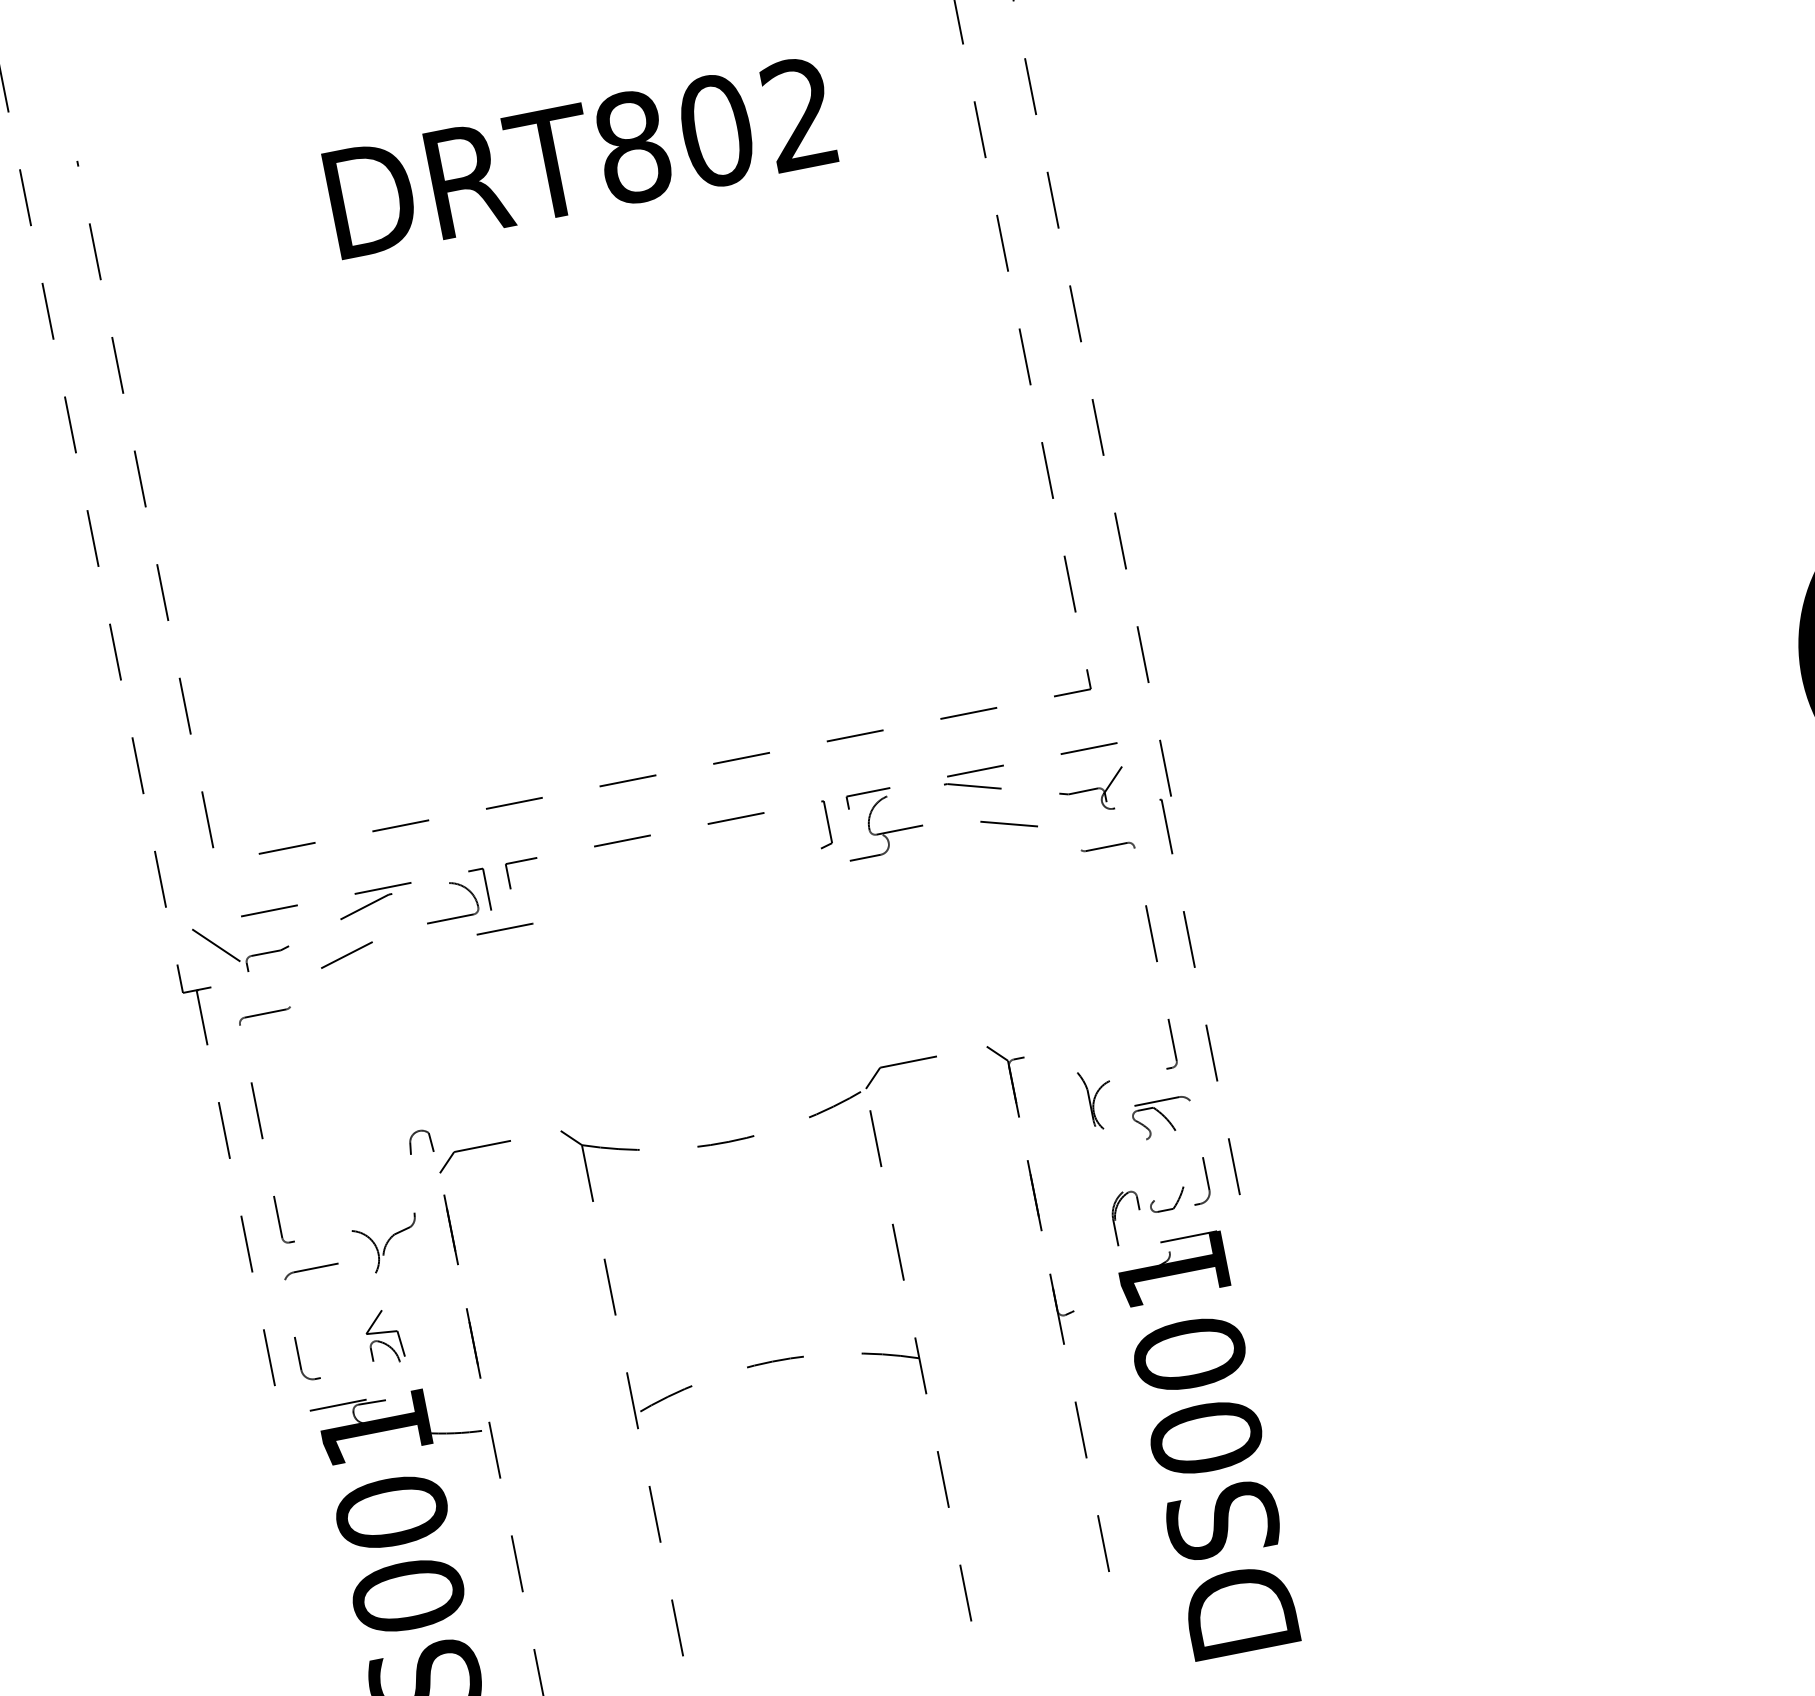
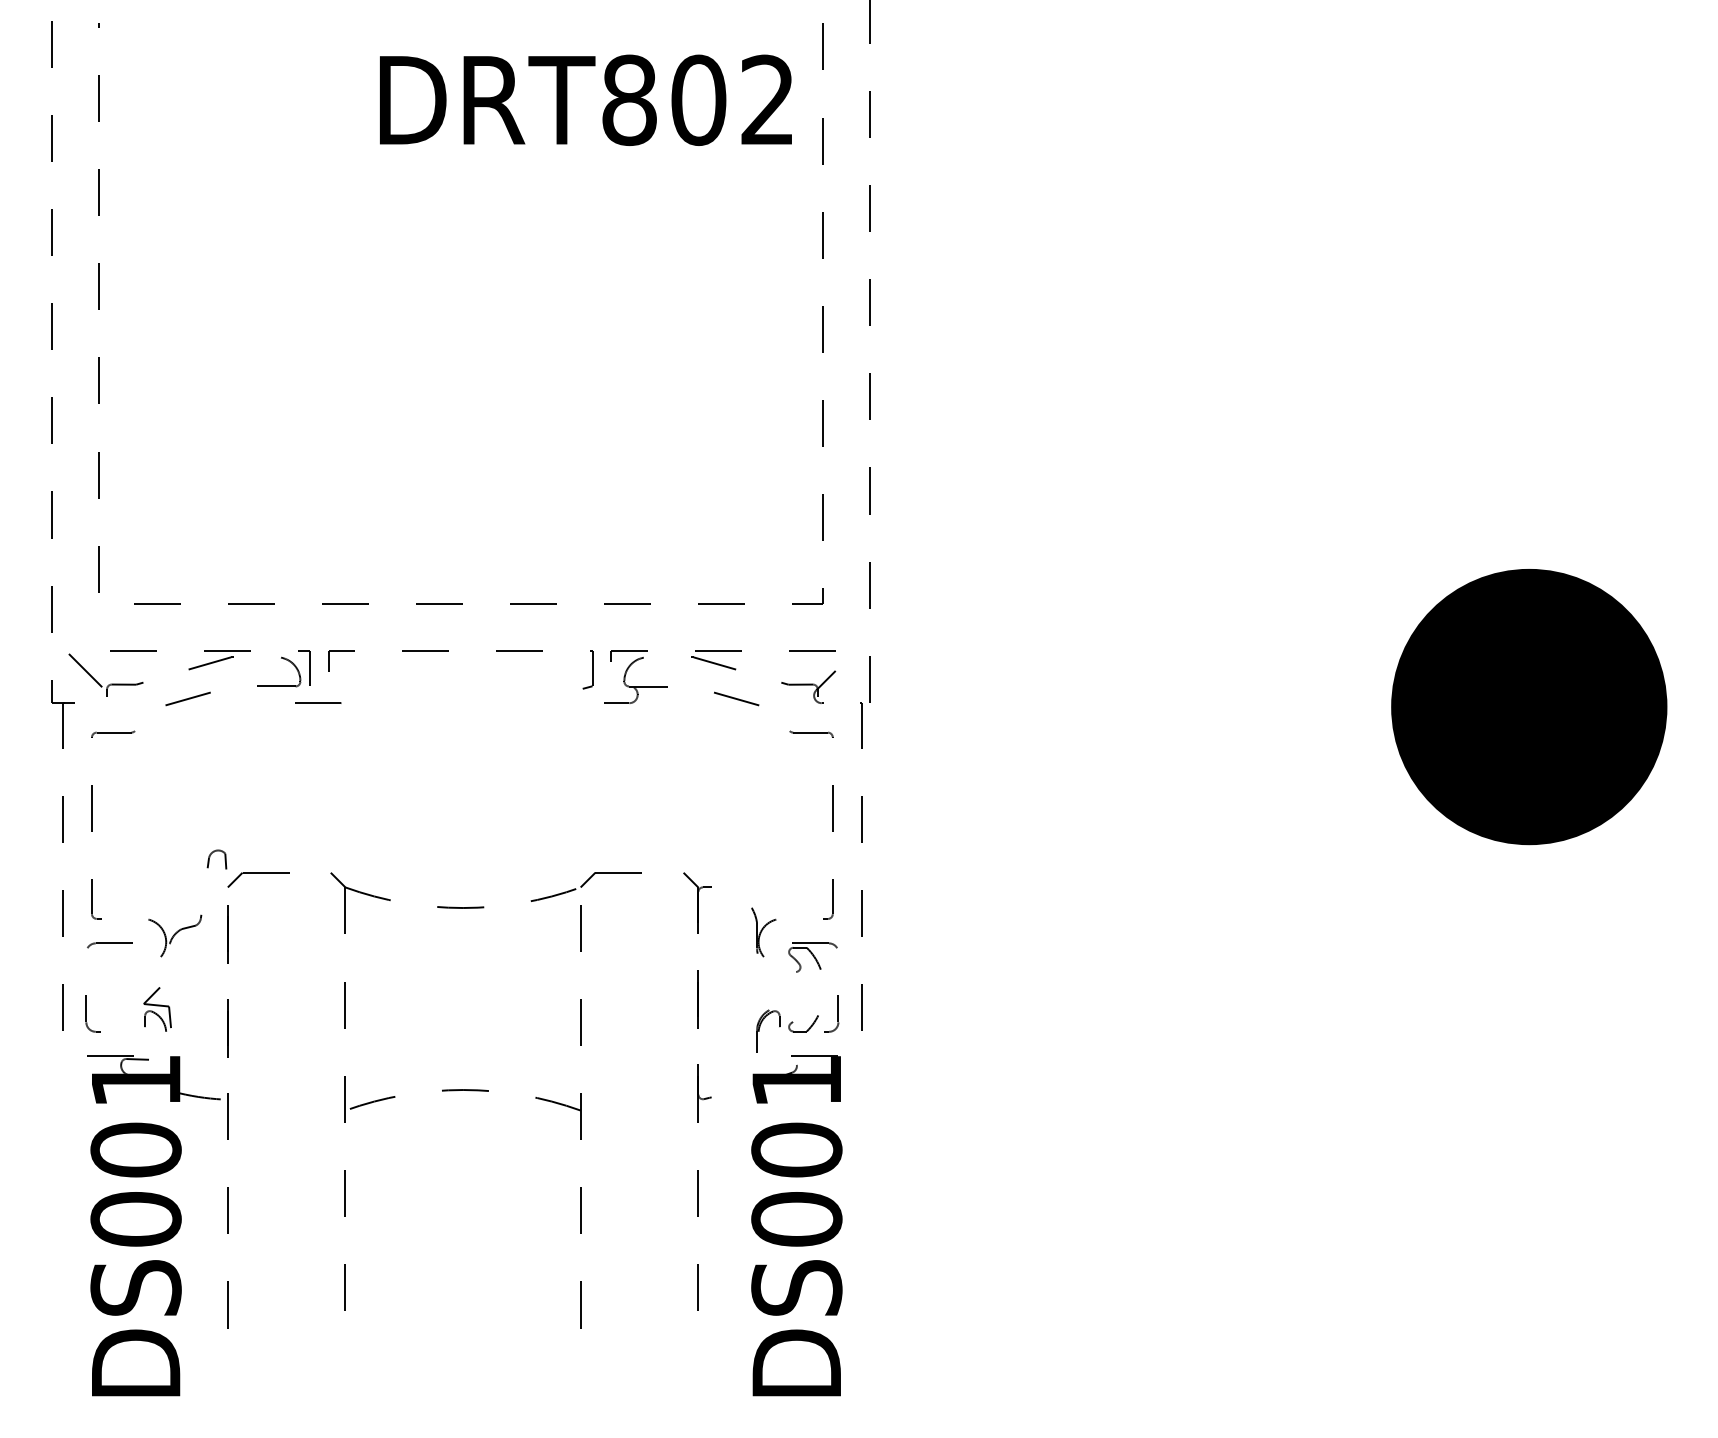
text: (579, 156) -> (585, 99), moved

